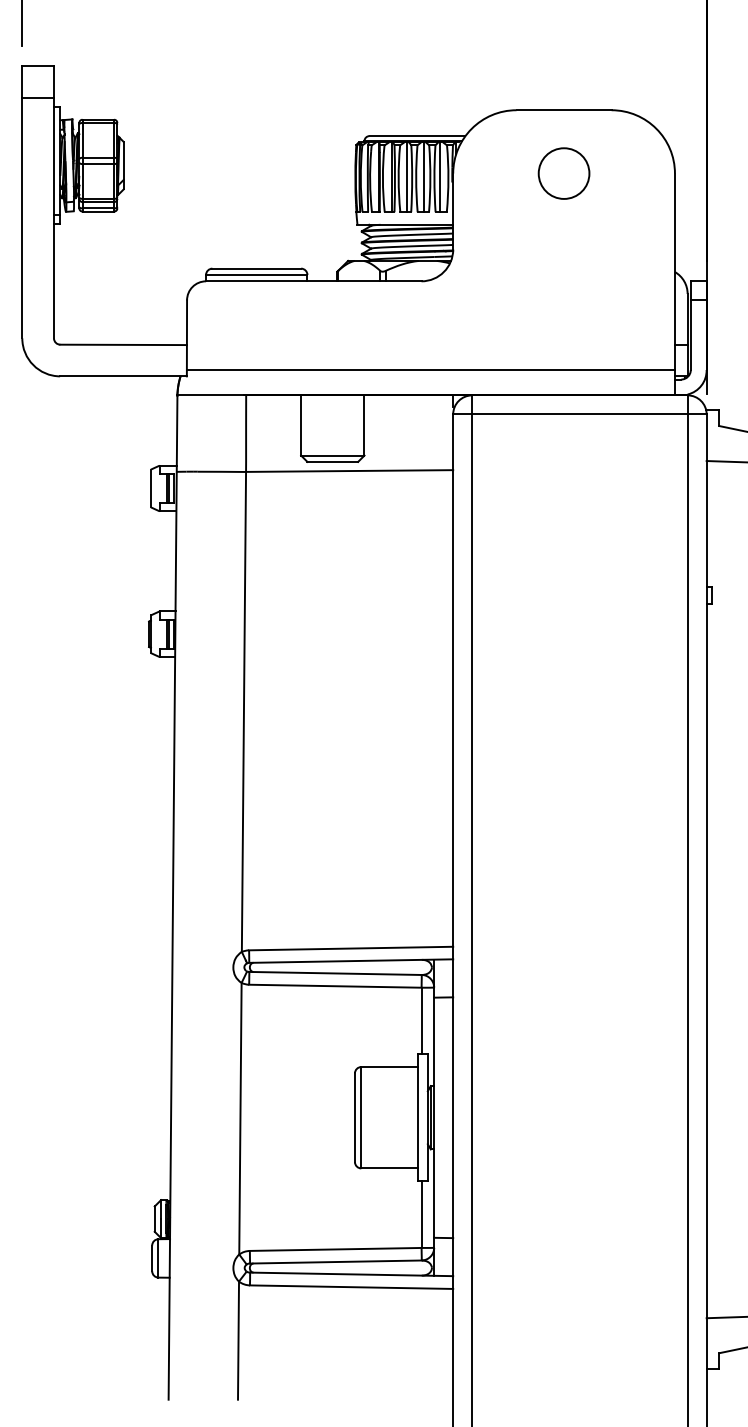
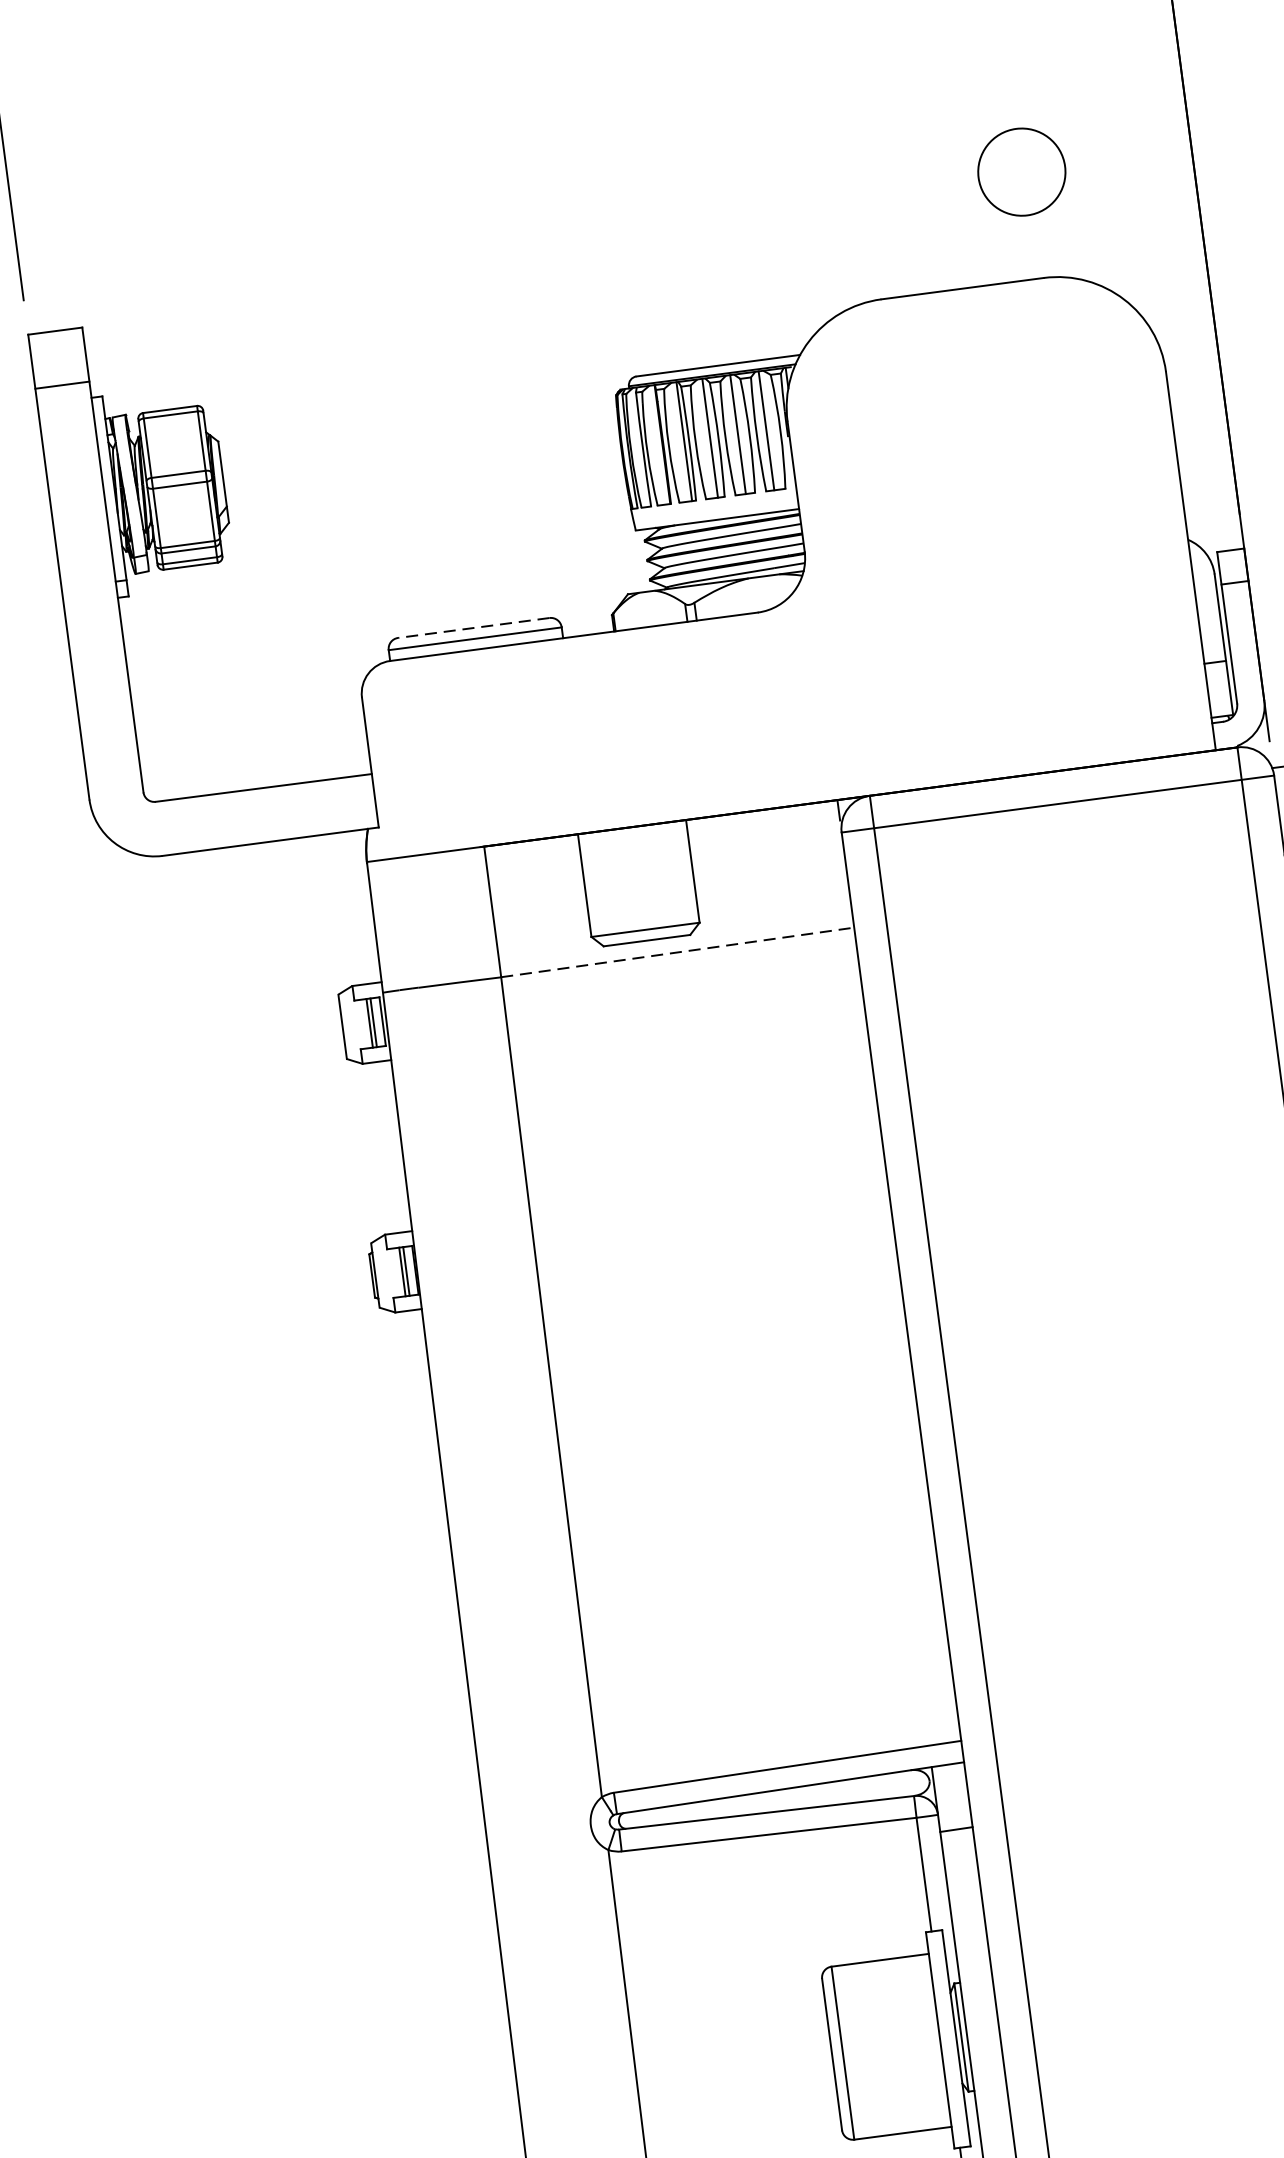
circle: (563, 173) -> (1020, 172), moved
line: (256, 268) -> (473, 627), solid -> dashed
line: (430, 370) -> (793, 762), removed
line: (349, 471) -> (677, 953), solid -> dashed

